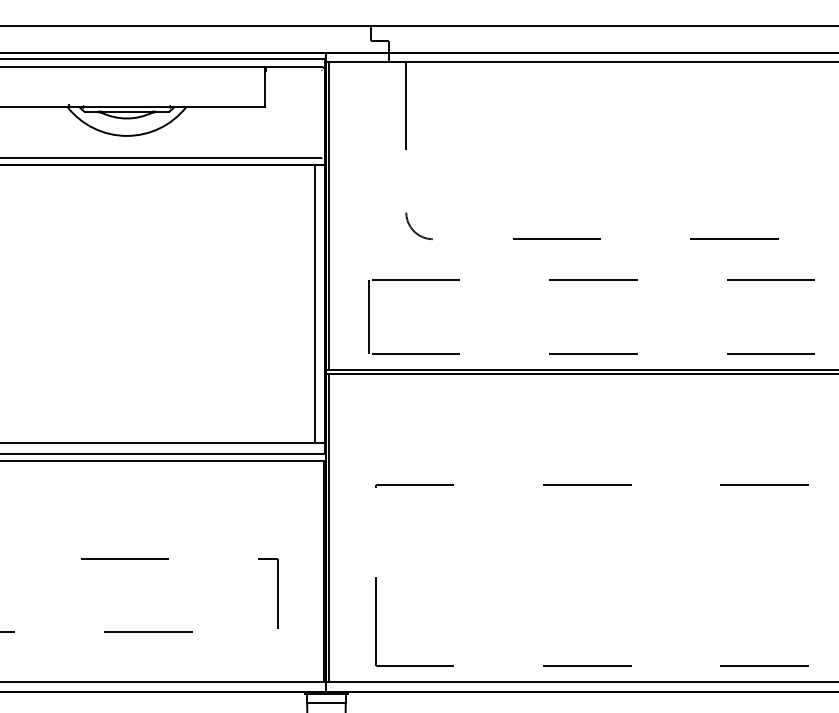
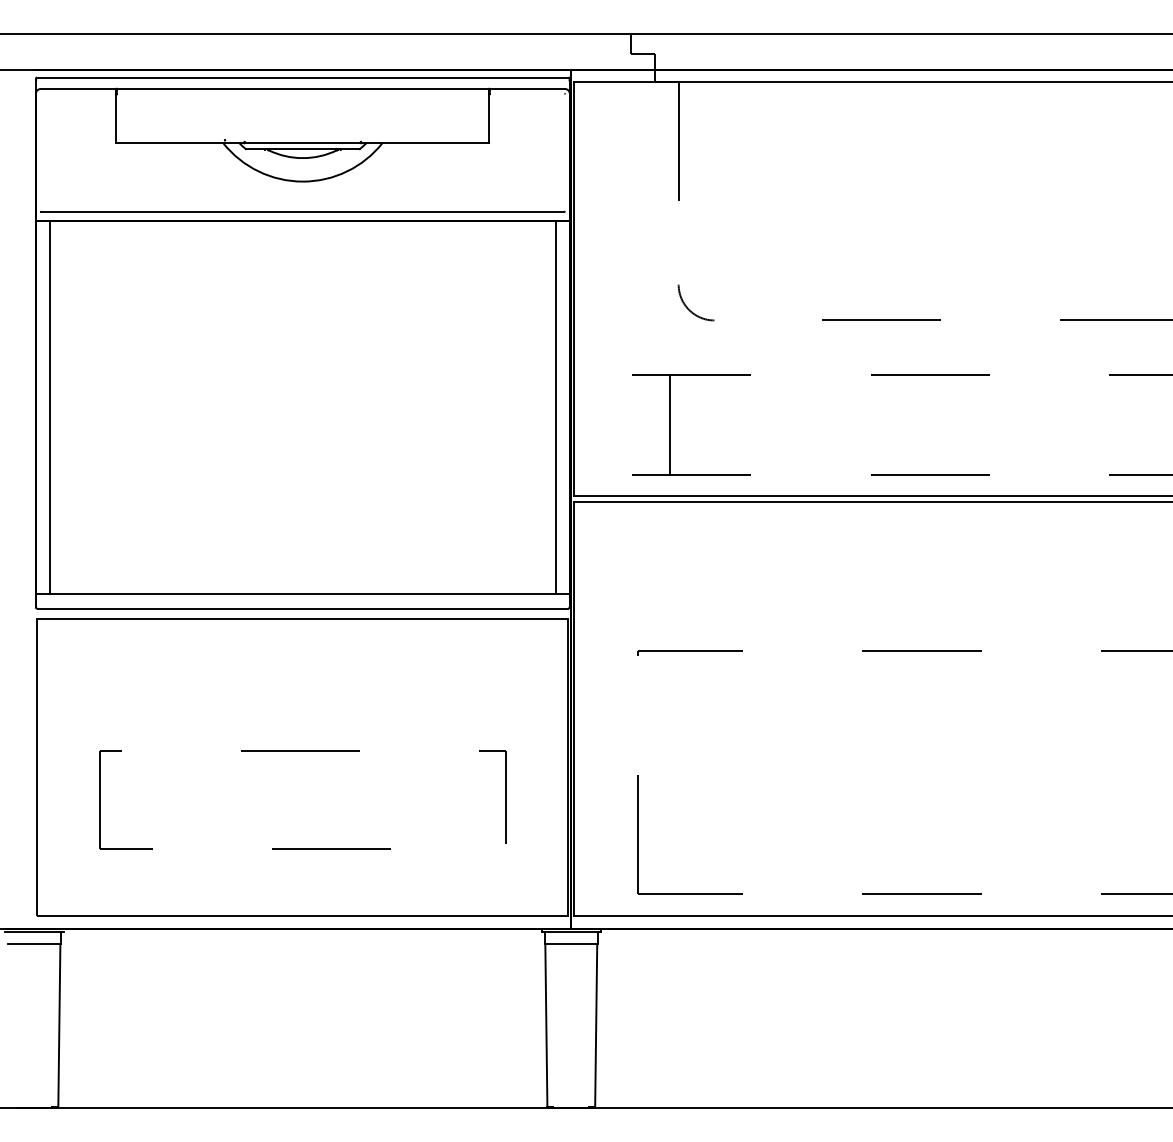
line: (369, 316) -> (669, 424), moved

